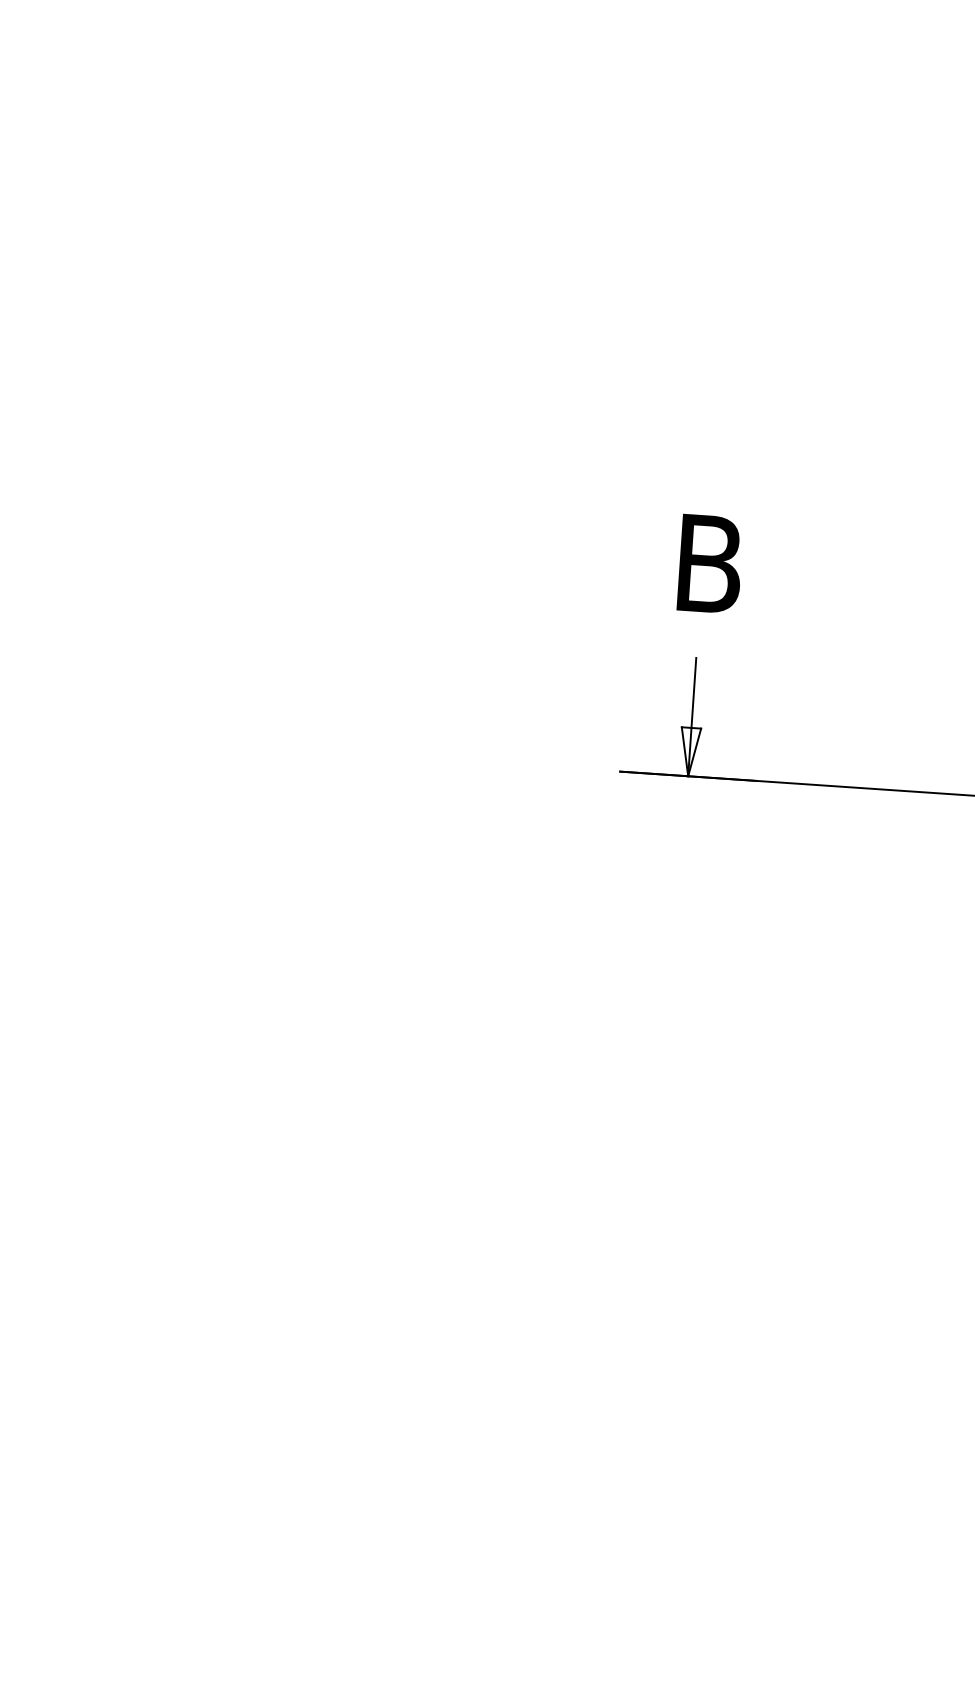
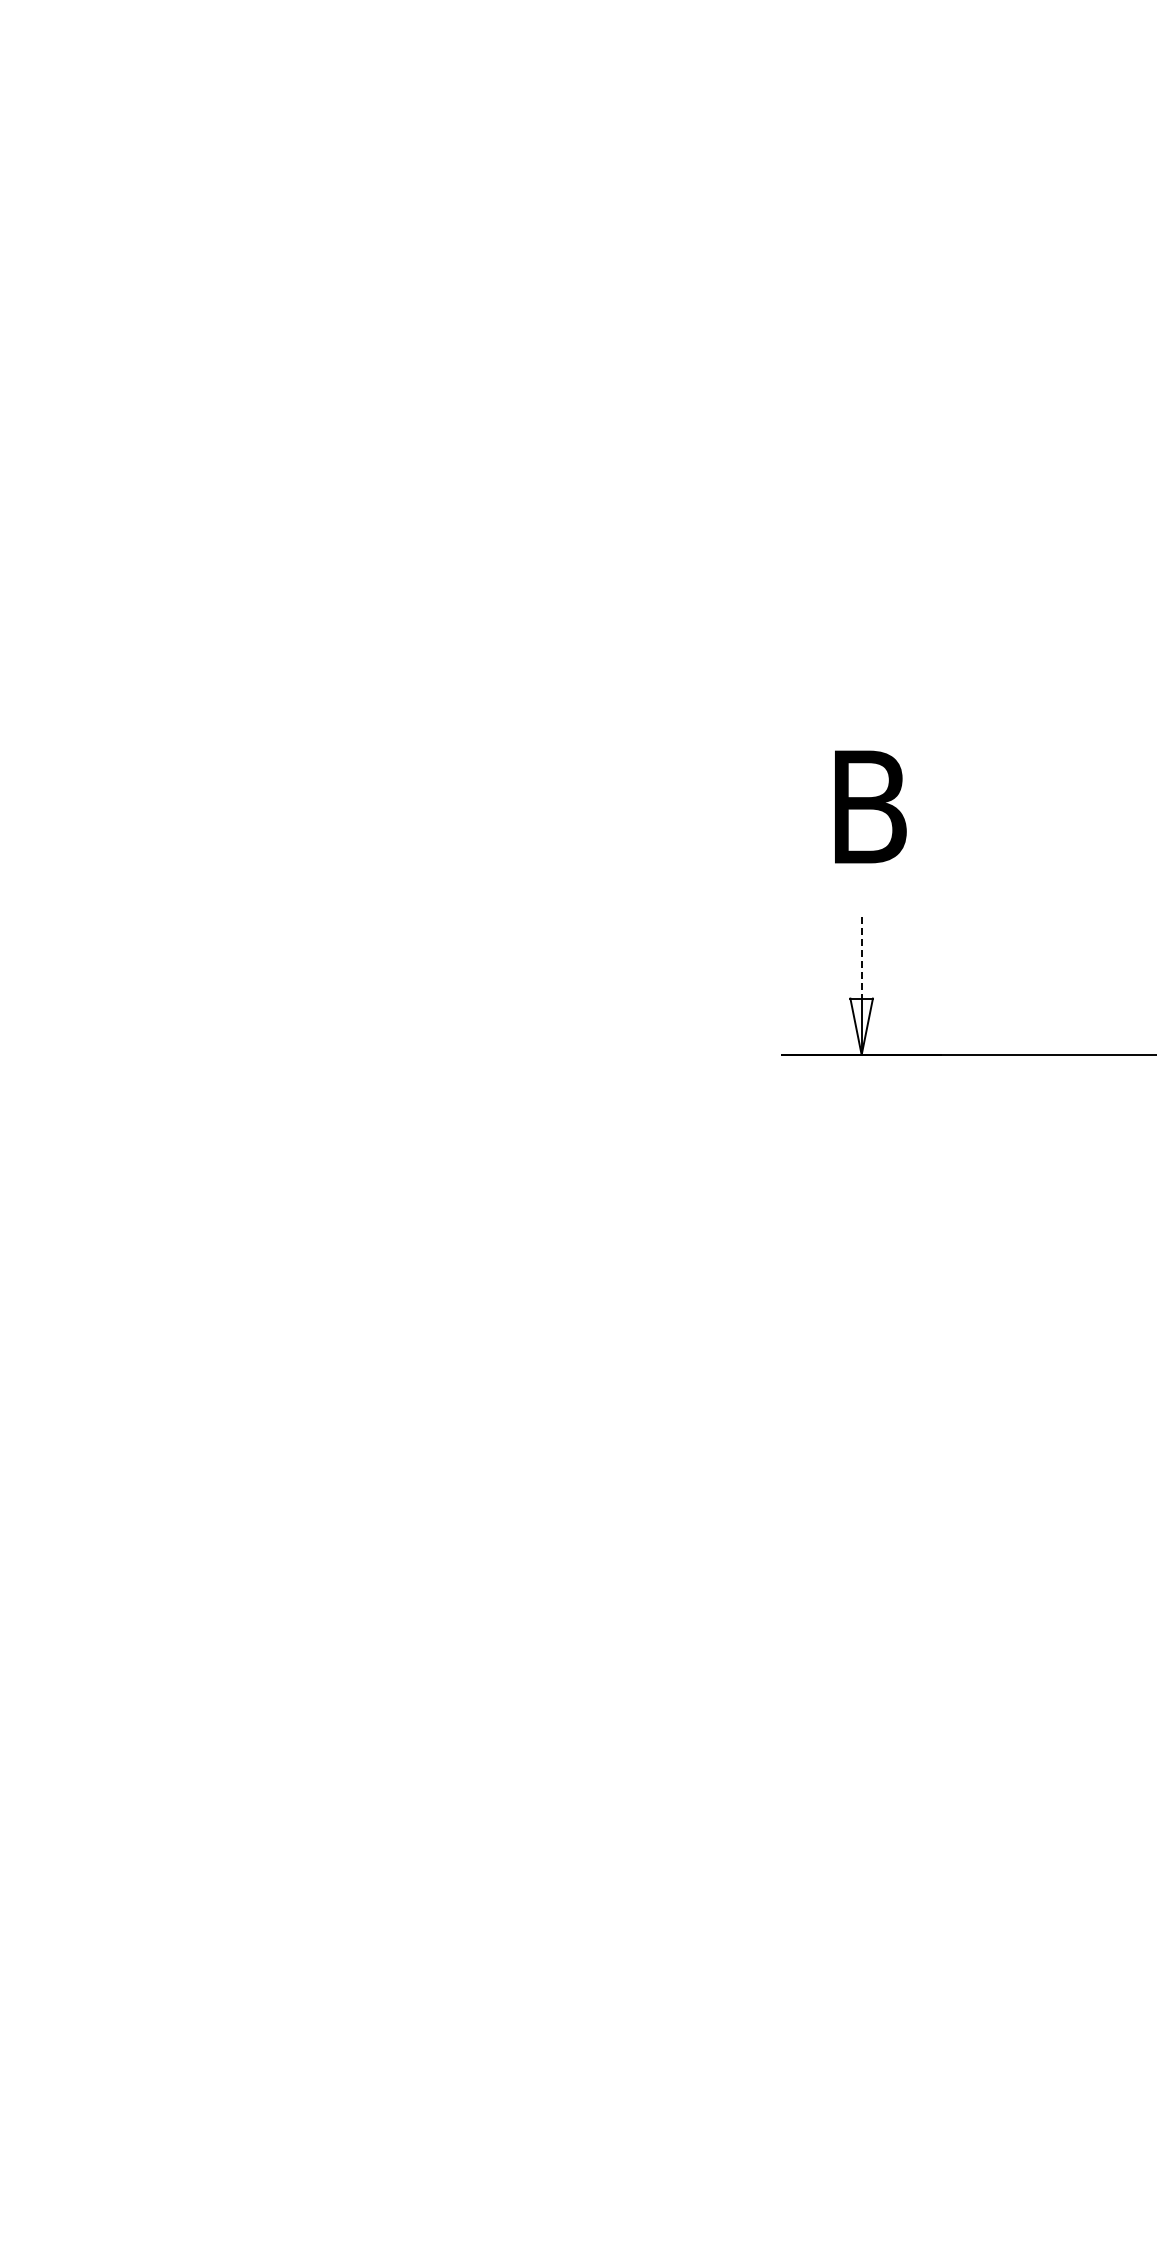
line: (693, 692) -> (861, 957), solid -> dashed

